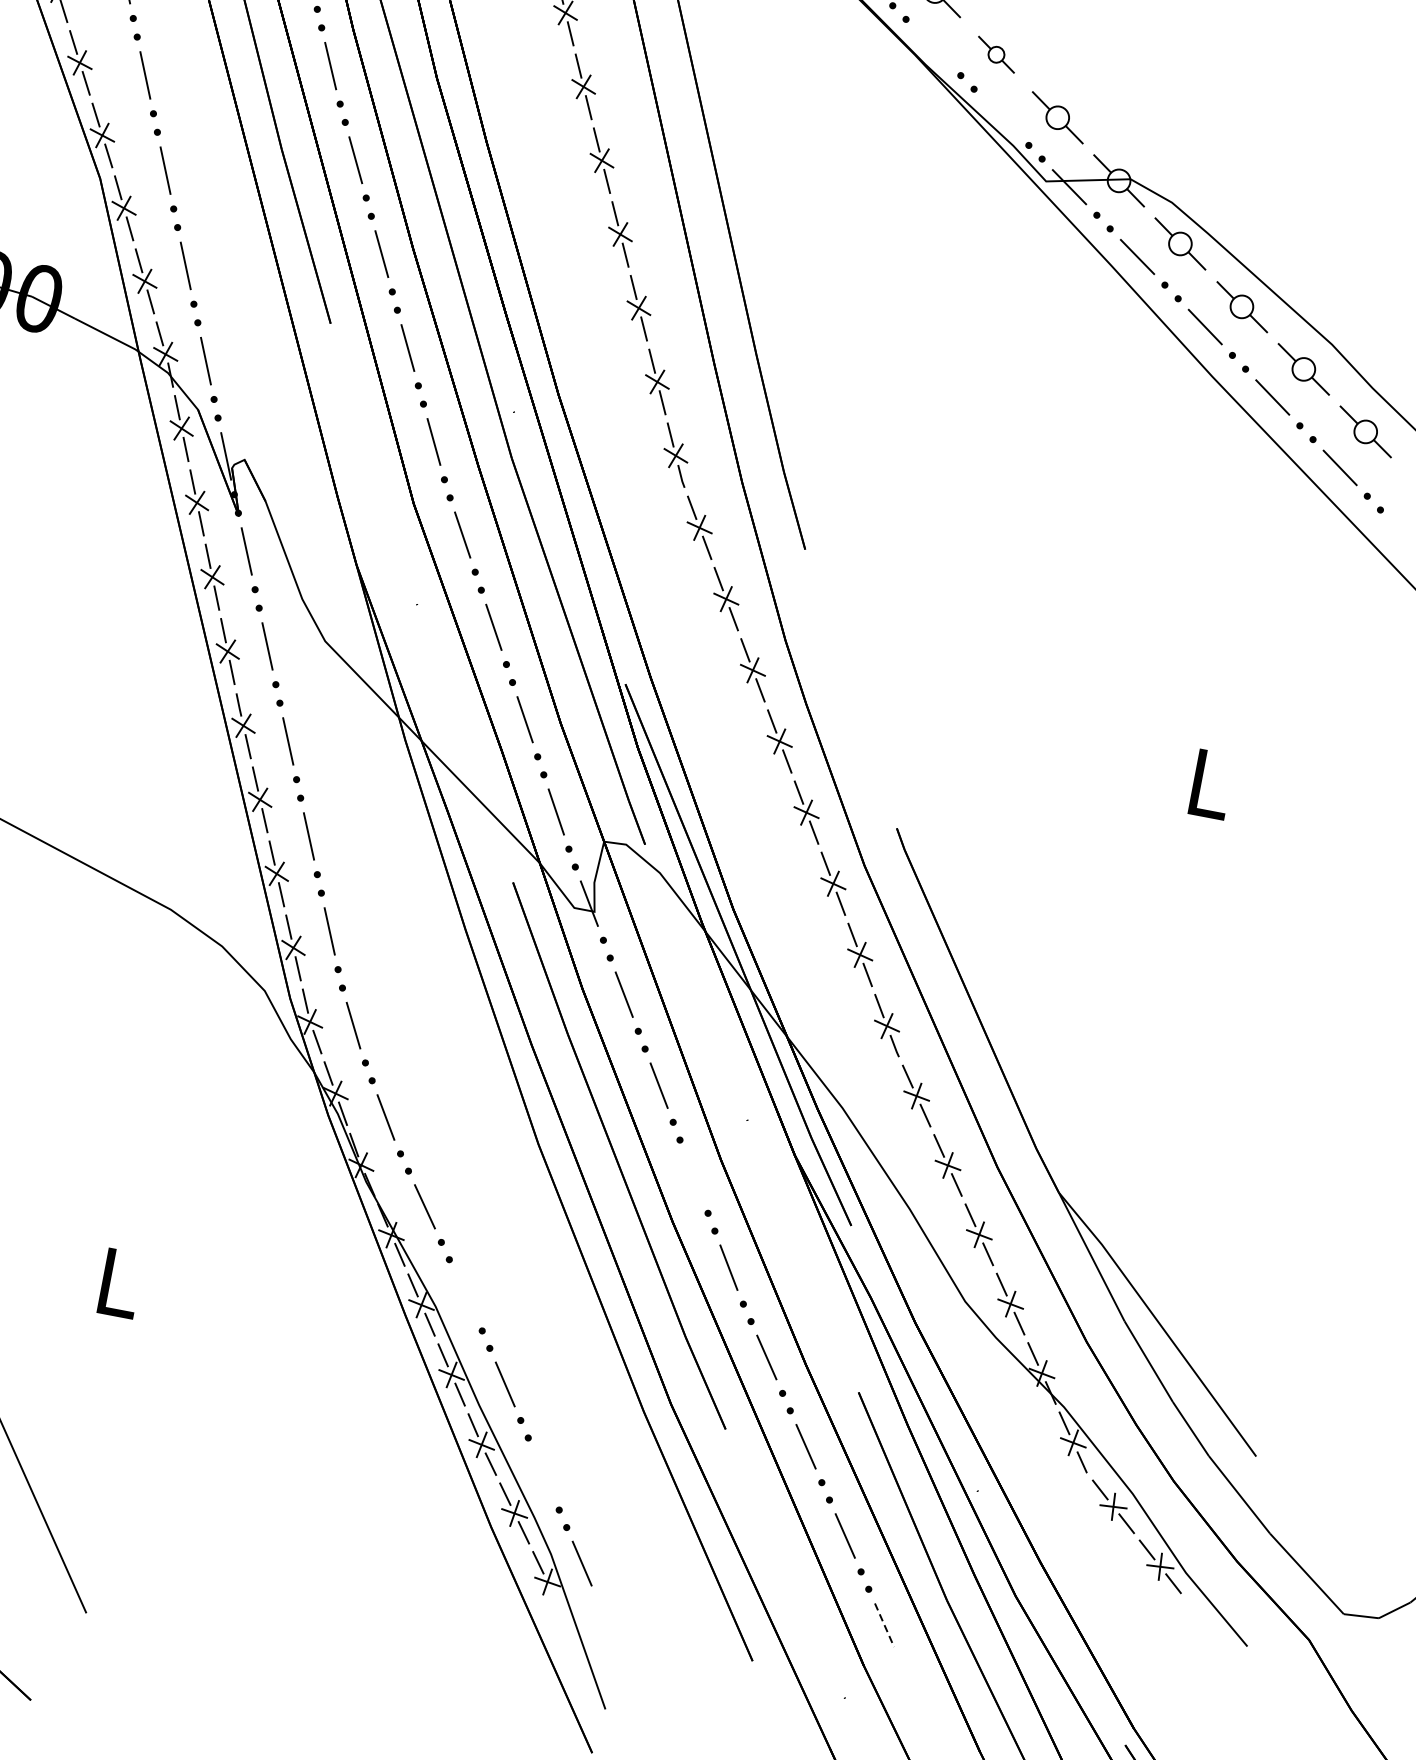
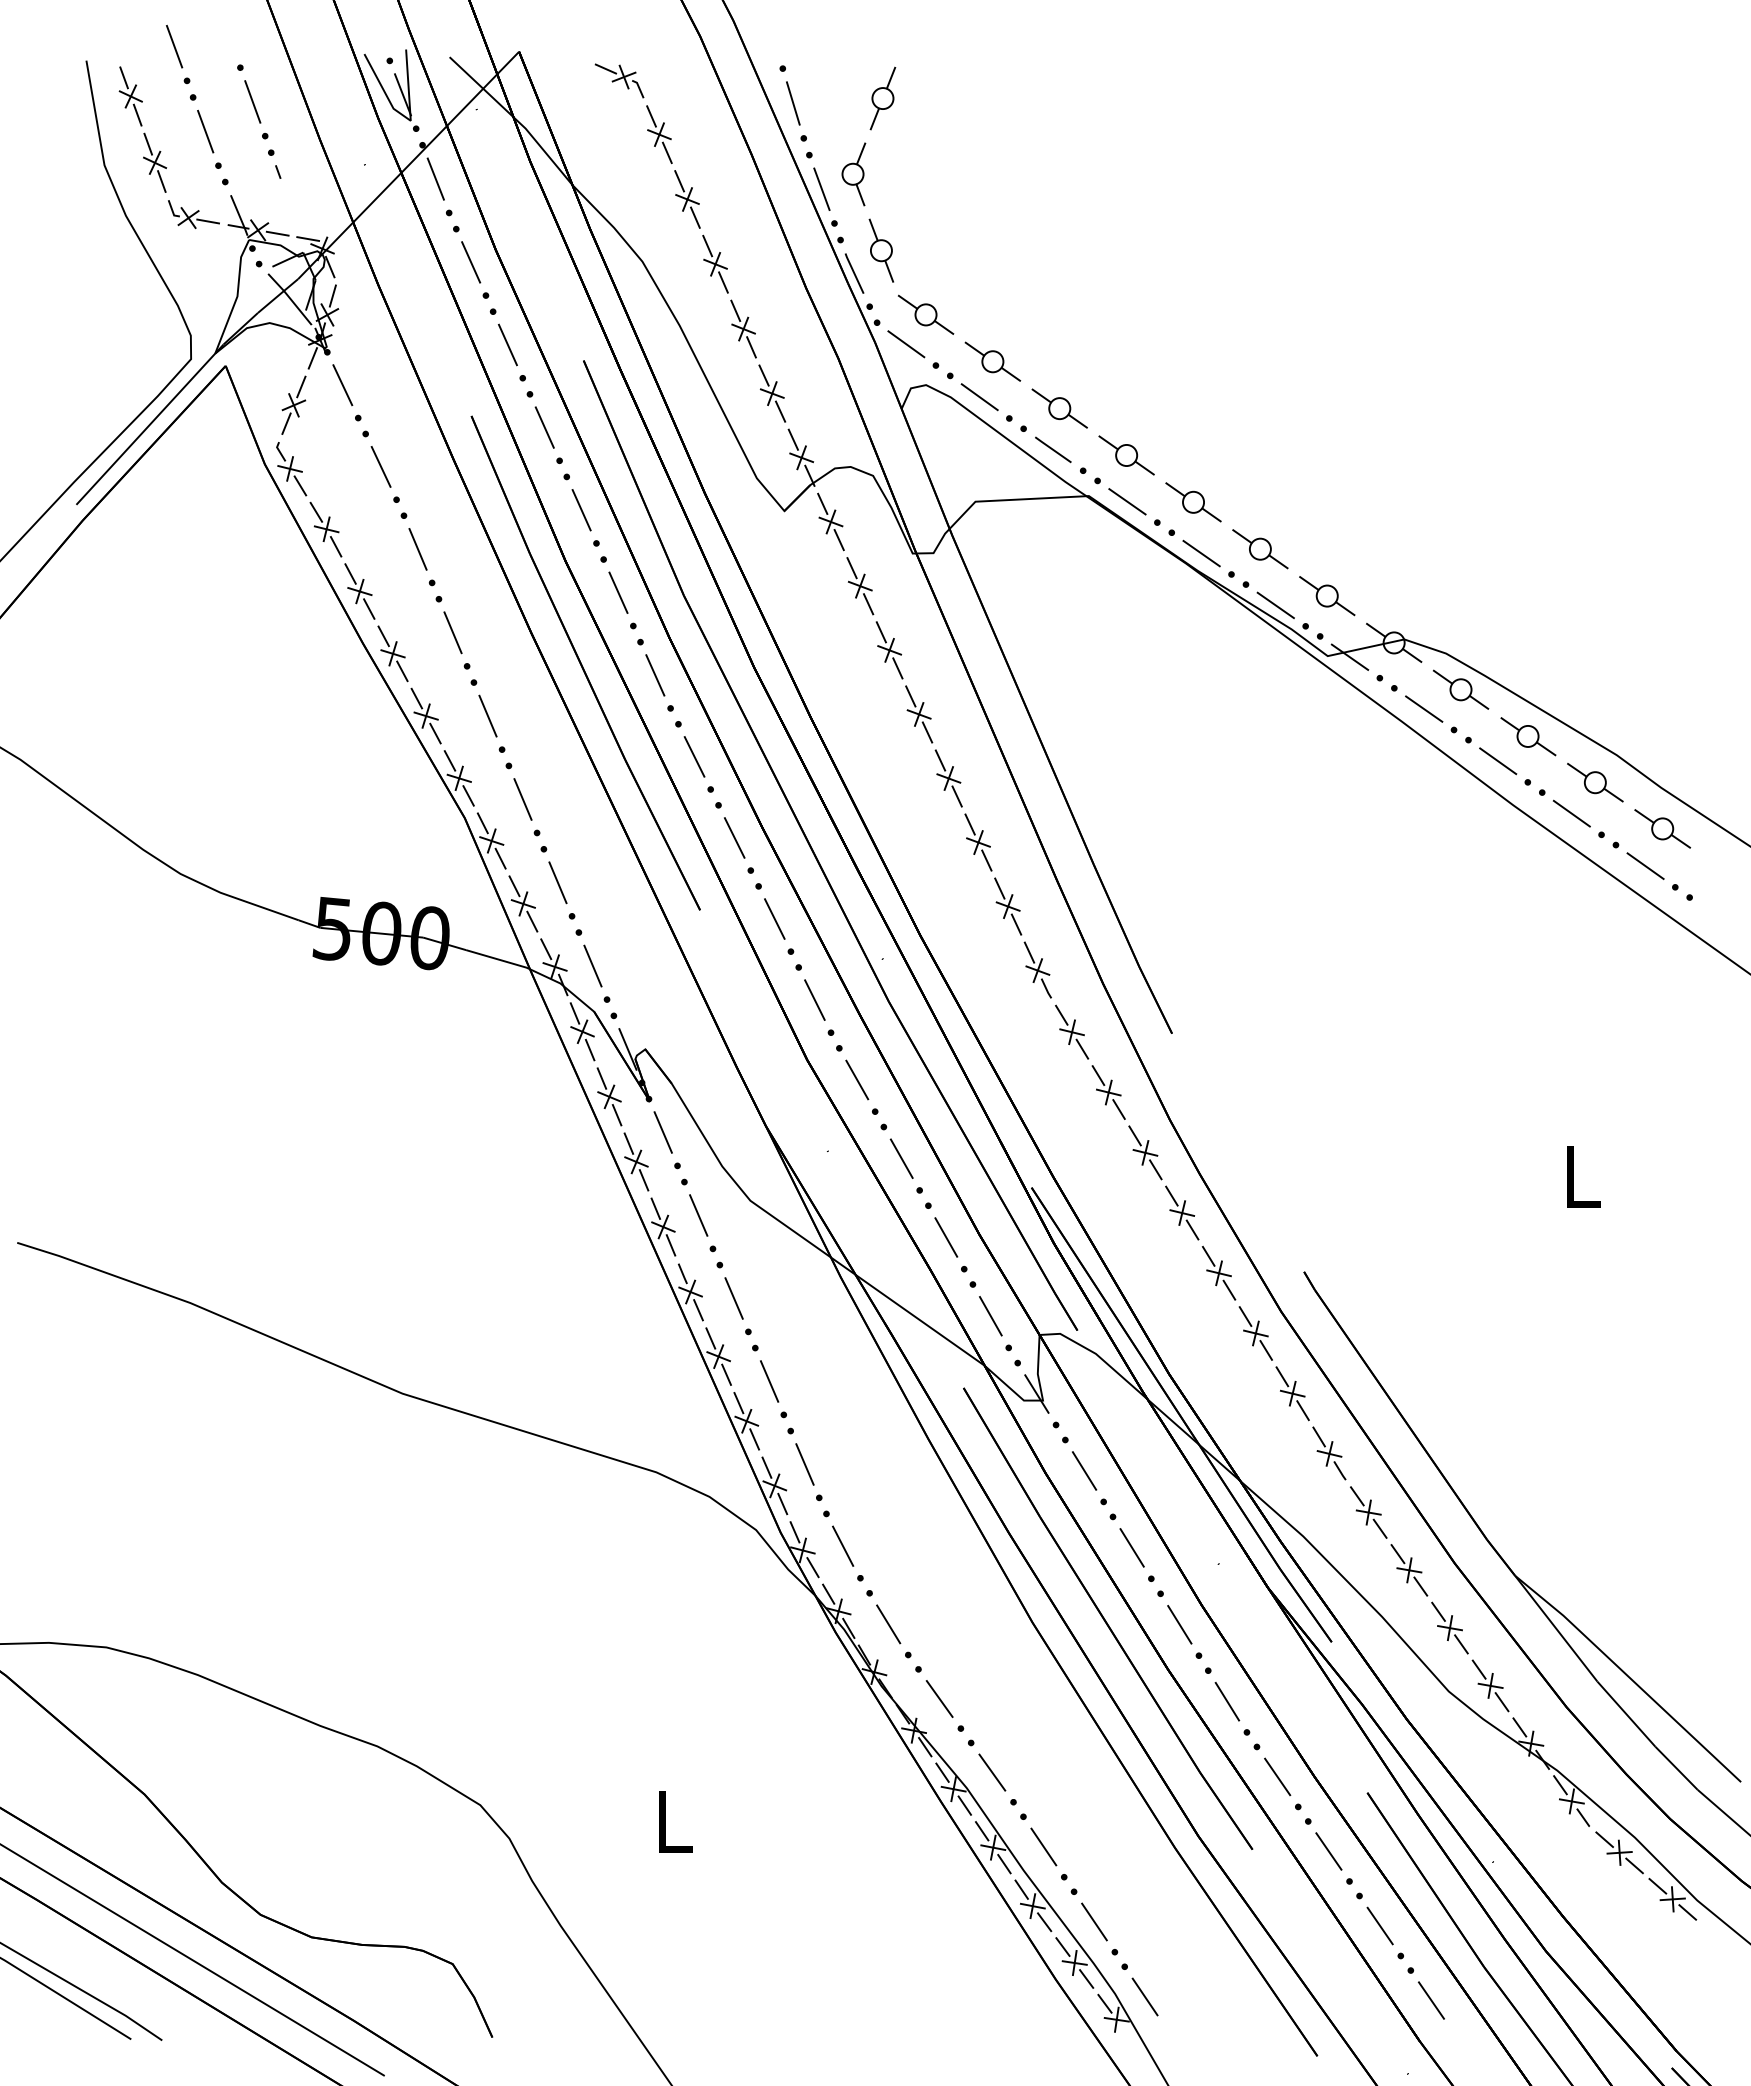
line: (933, 47) -> (1201, 553), added
part: (996, 55) -> (1260, 549), size x1.43
line: (1001, 117) -> (1275, 605), added
line: (693, 1176) -> (1179, 1624), added
line: (465, 1295) -> (992, 1772), added
line: (543, 1473) -> (1094, 1921), added
line: (884, 1625) -> (1431, 2000), dashed -> solid

